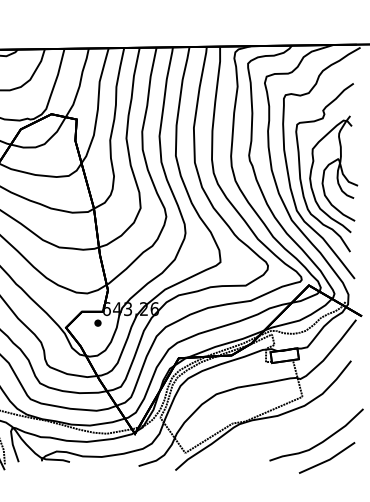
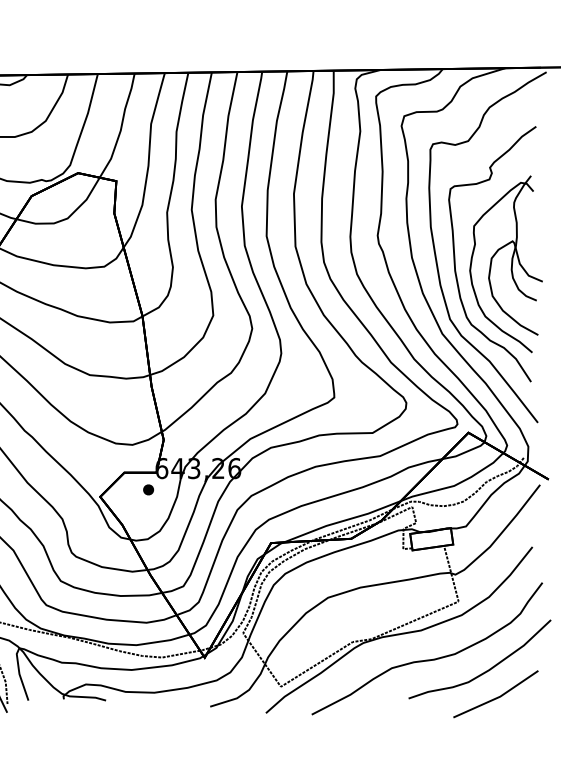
curve: (281, 434) -> (426, 658), added

